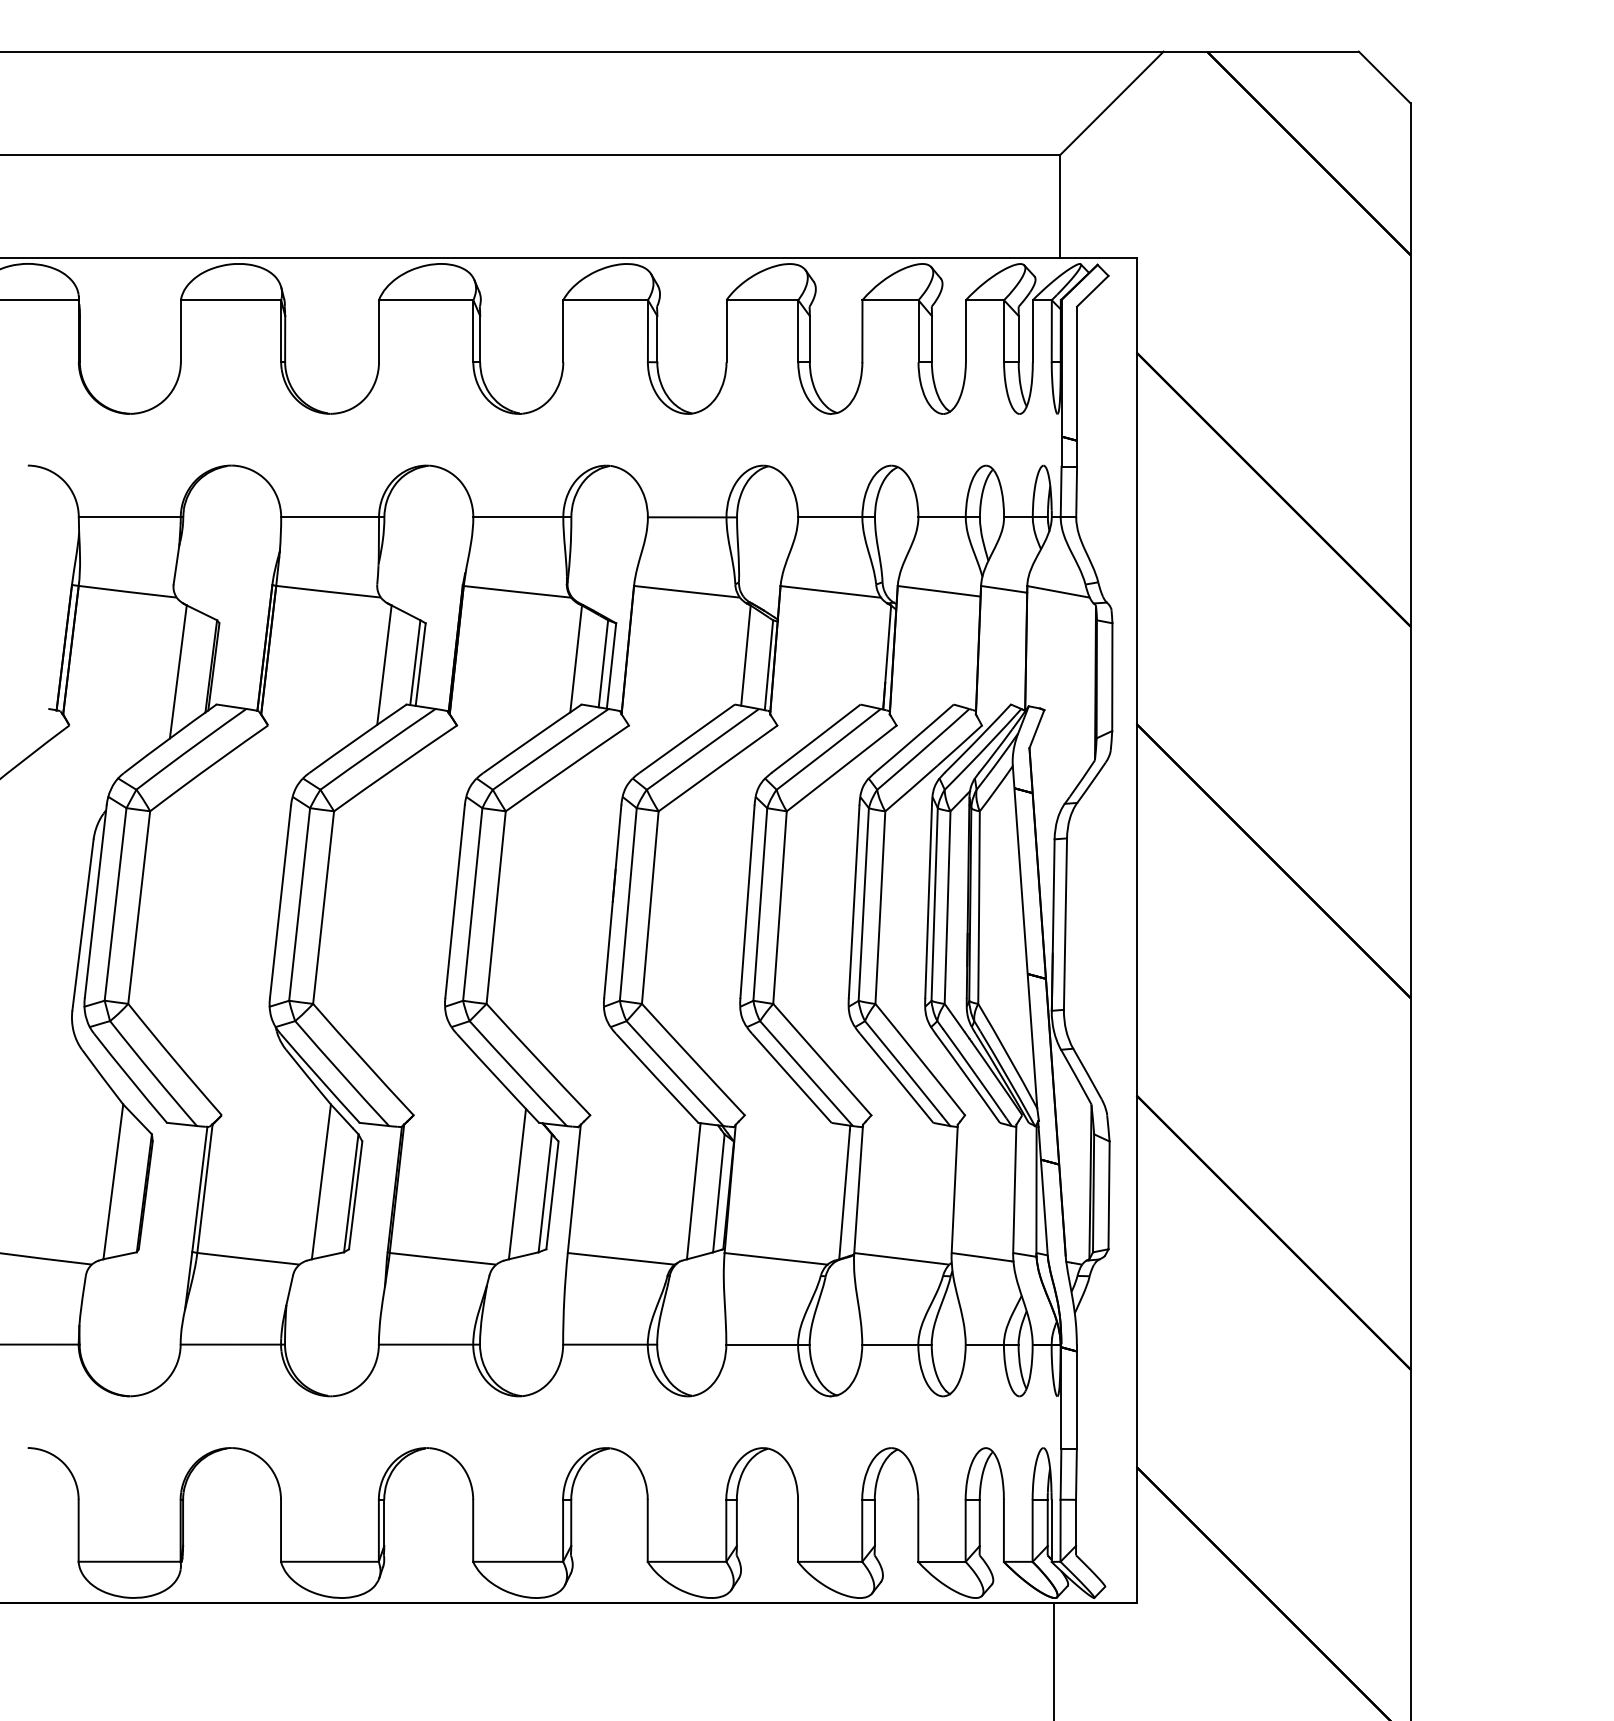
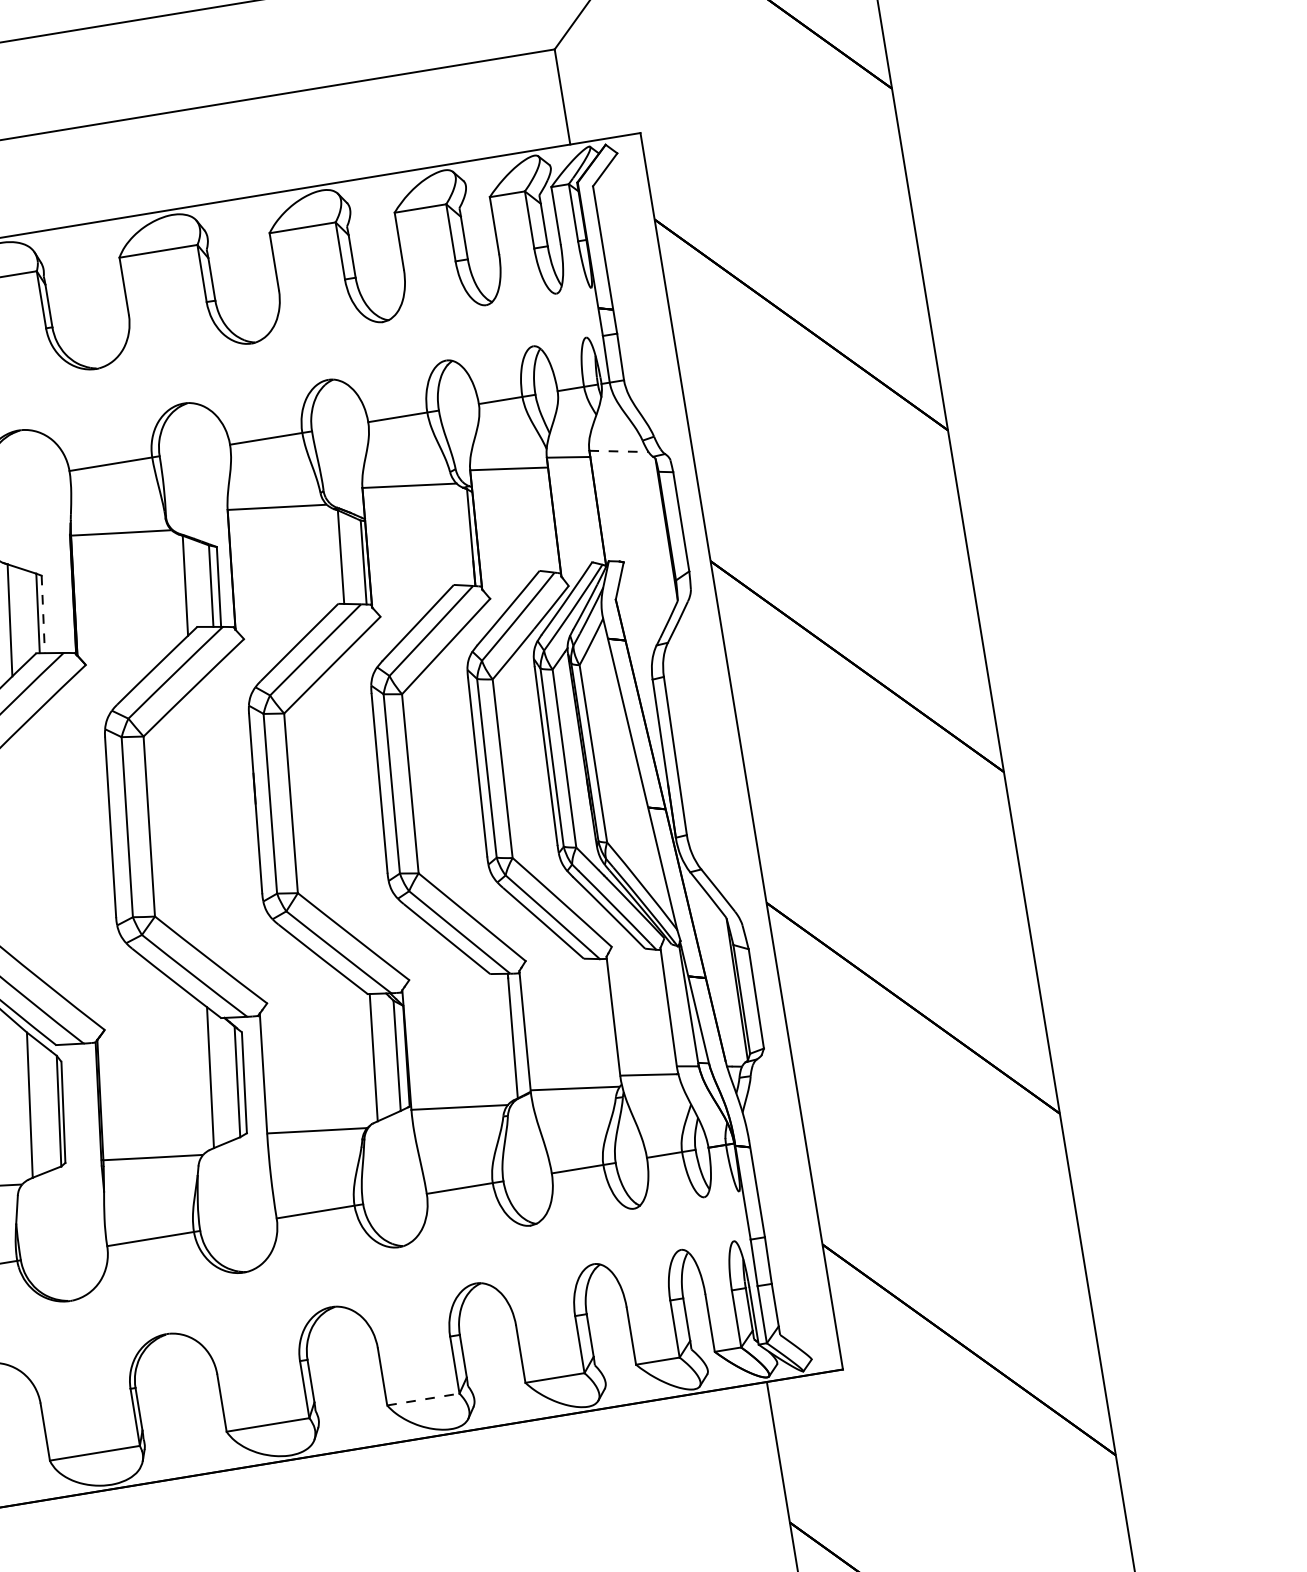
line: (1058, 591) -> (618, 451), solid -> dashed
line: (420, 664) -> (43, 614), solid -> dashed
line: (687, 1561) -> (423, 1399), solid -> dashed

